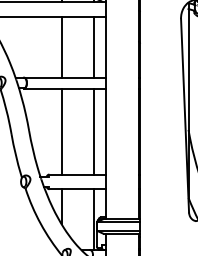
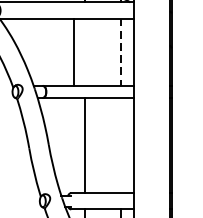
line: (61, 46) -> (73, 51), moved
line: (94, 47) -> (121, 52), solid -> dashed
line: (94, 131) -> (121, 145), removed

